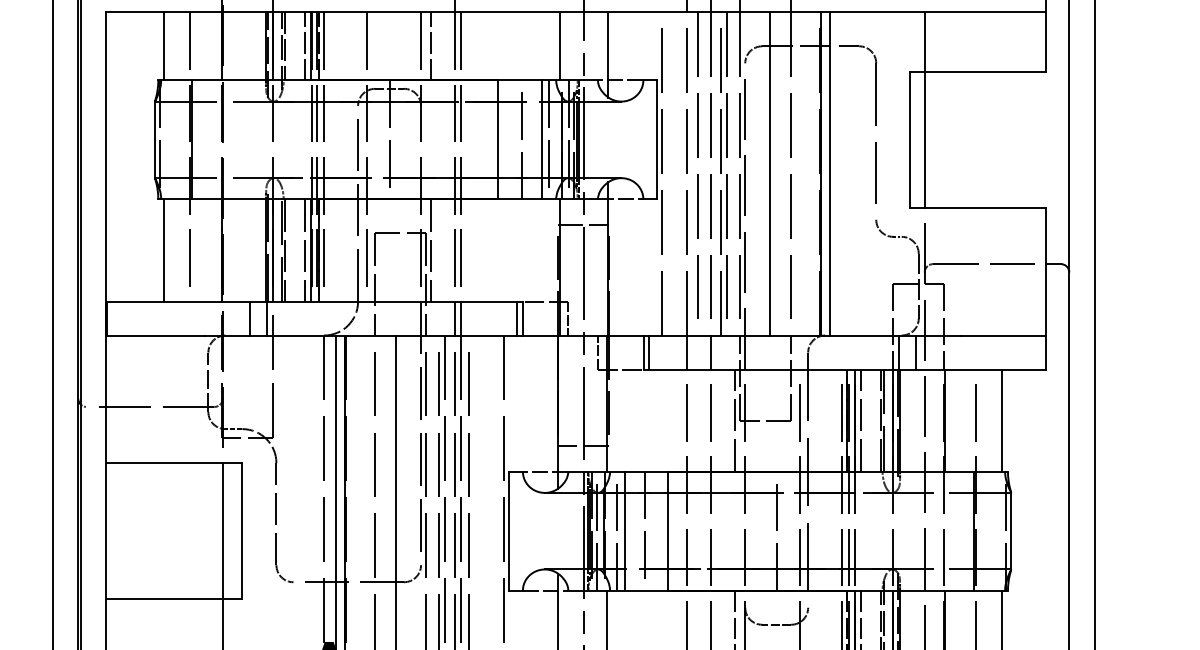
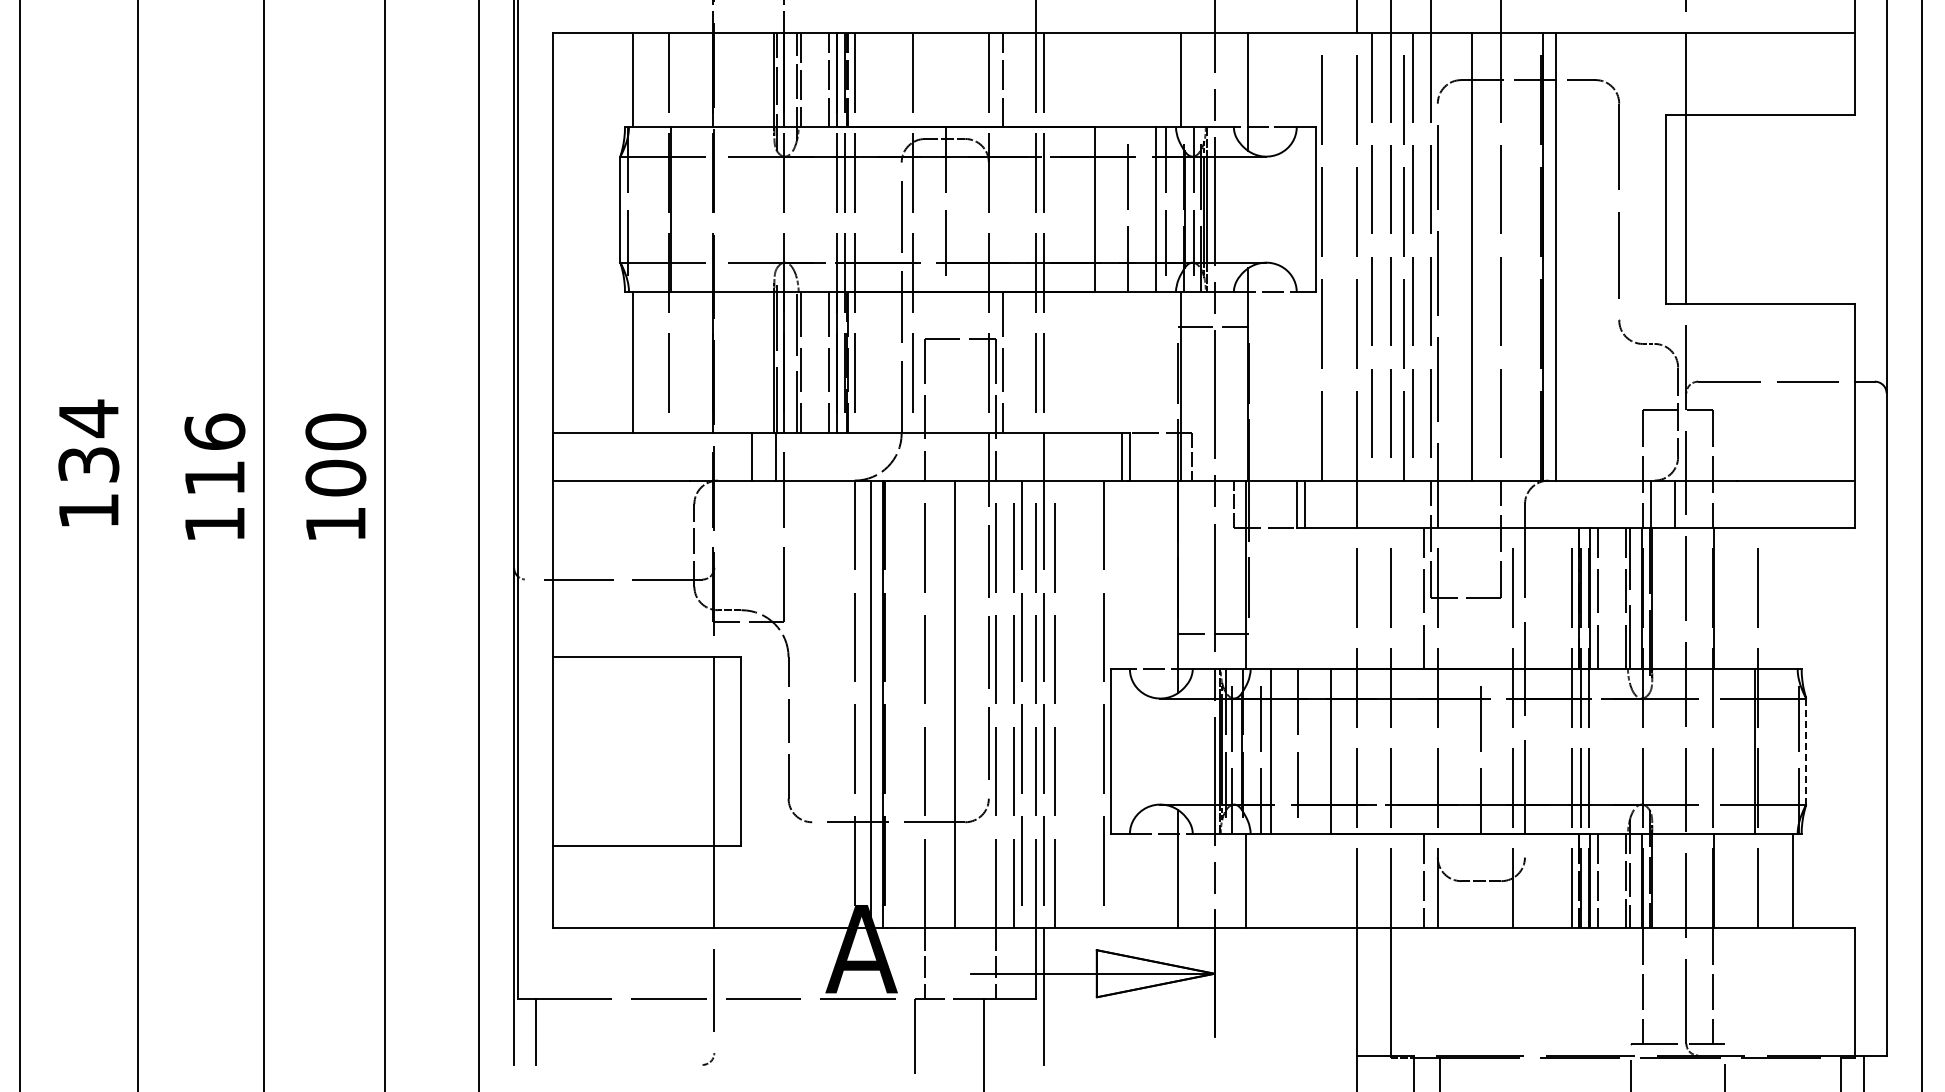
line: (454, 318) -> (1035, 456), removed
line: (711, 352) -> (1390, 503), removed
line: (1002, 420) -> (1793, 598), removed
line: (1011, 531) -> (1806, 751), solid -> dashed

